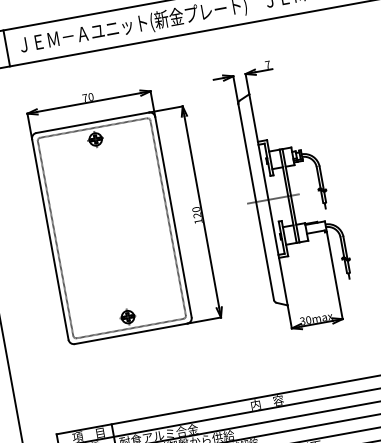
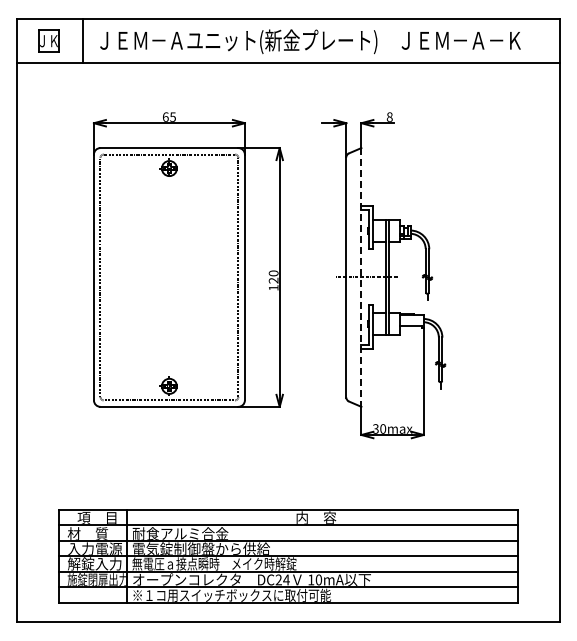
text: (267, 64) -> (389, 116), 7 -> 8
text: (87, 97) -> (168, 116), 70 -> 65
line: (268, 199) -> (361, 277), solid -> dashed

